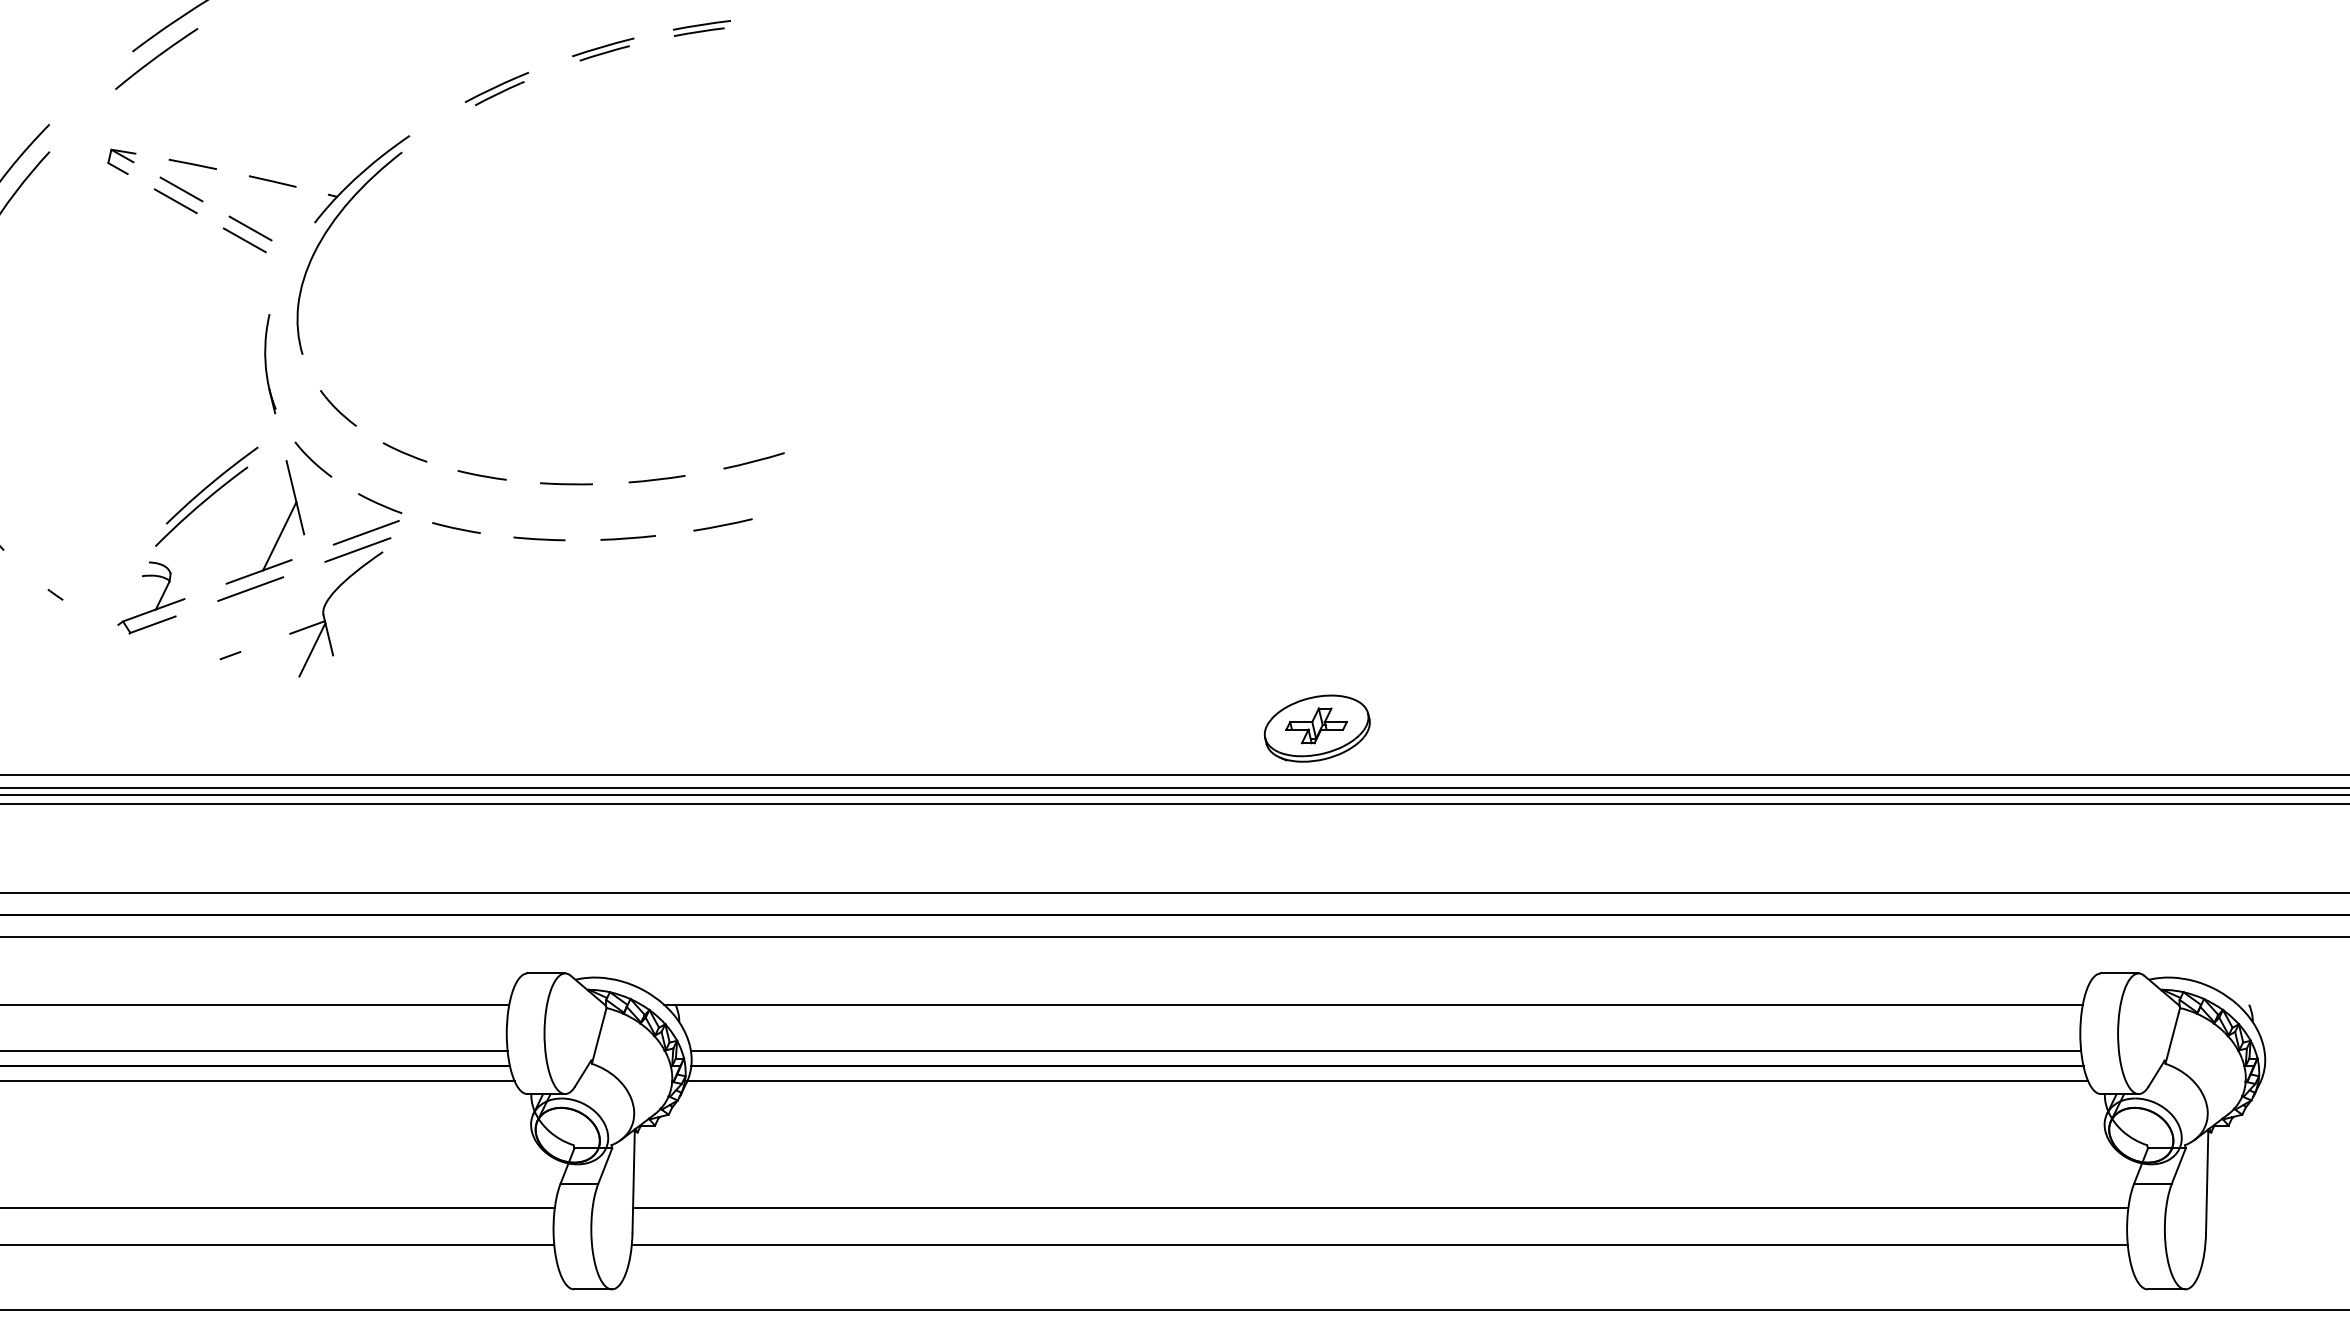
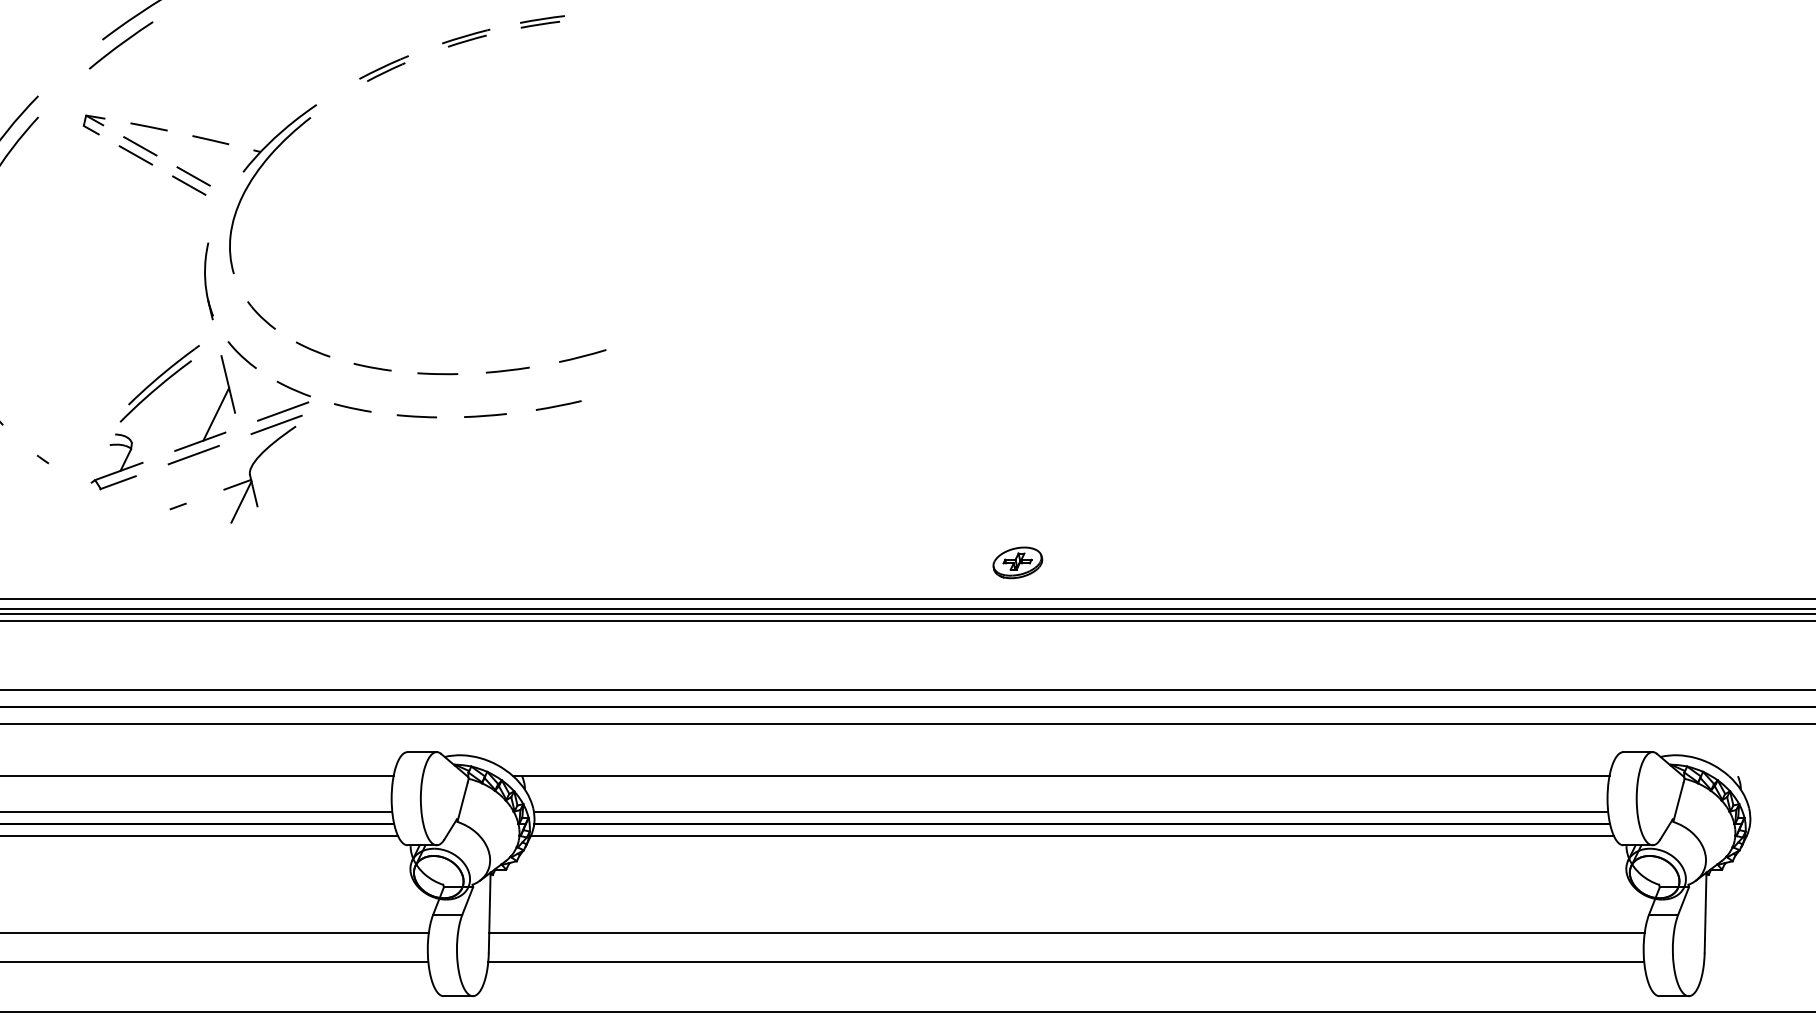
part: (1316, 728) -> (1017, 562), size x0.6

